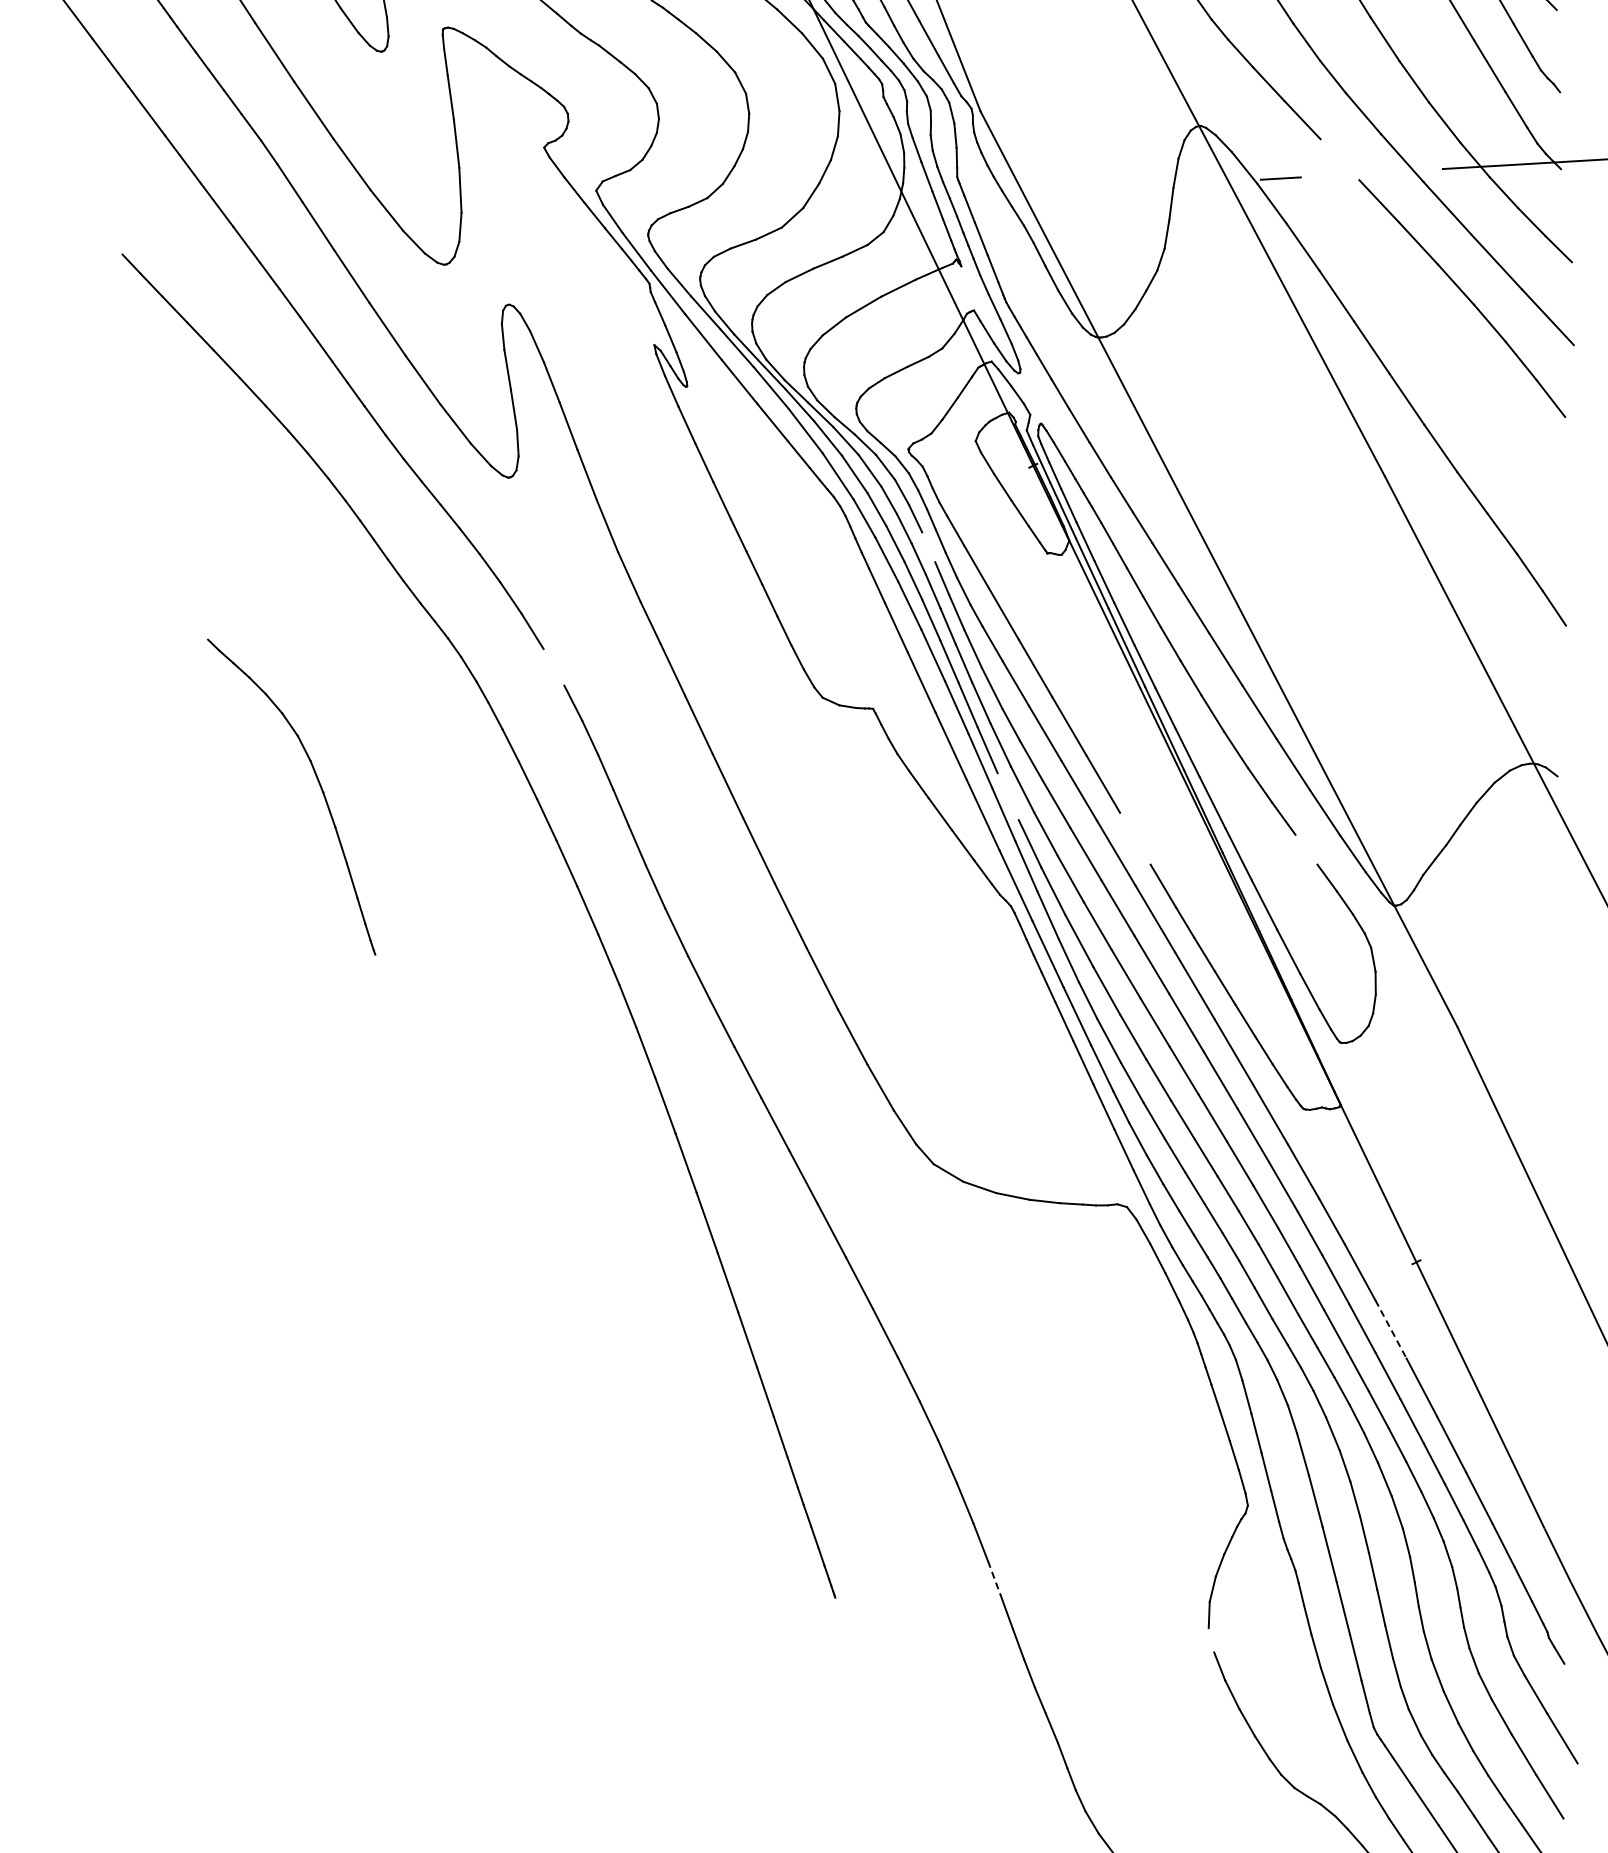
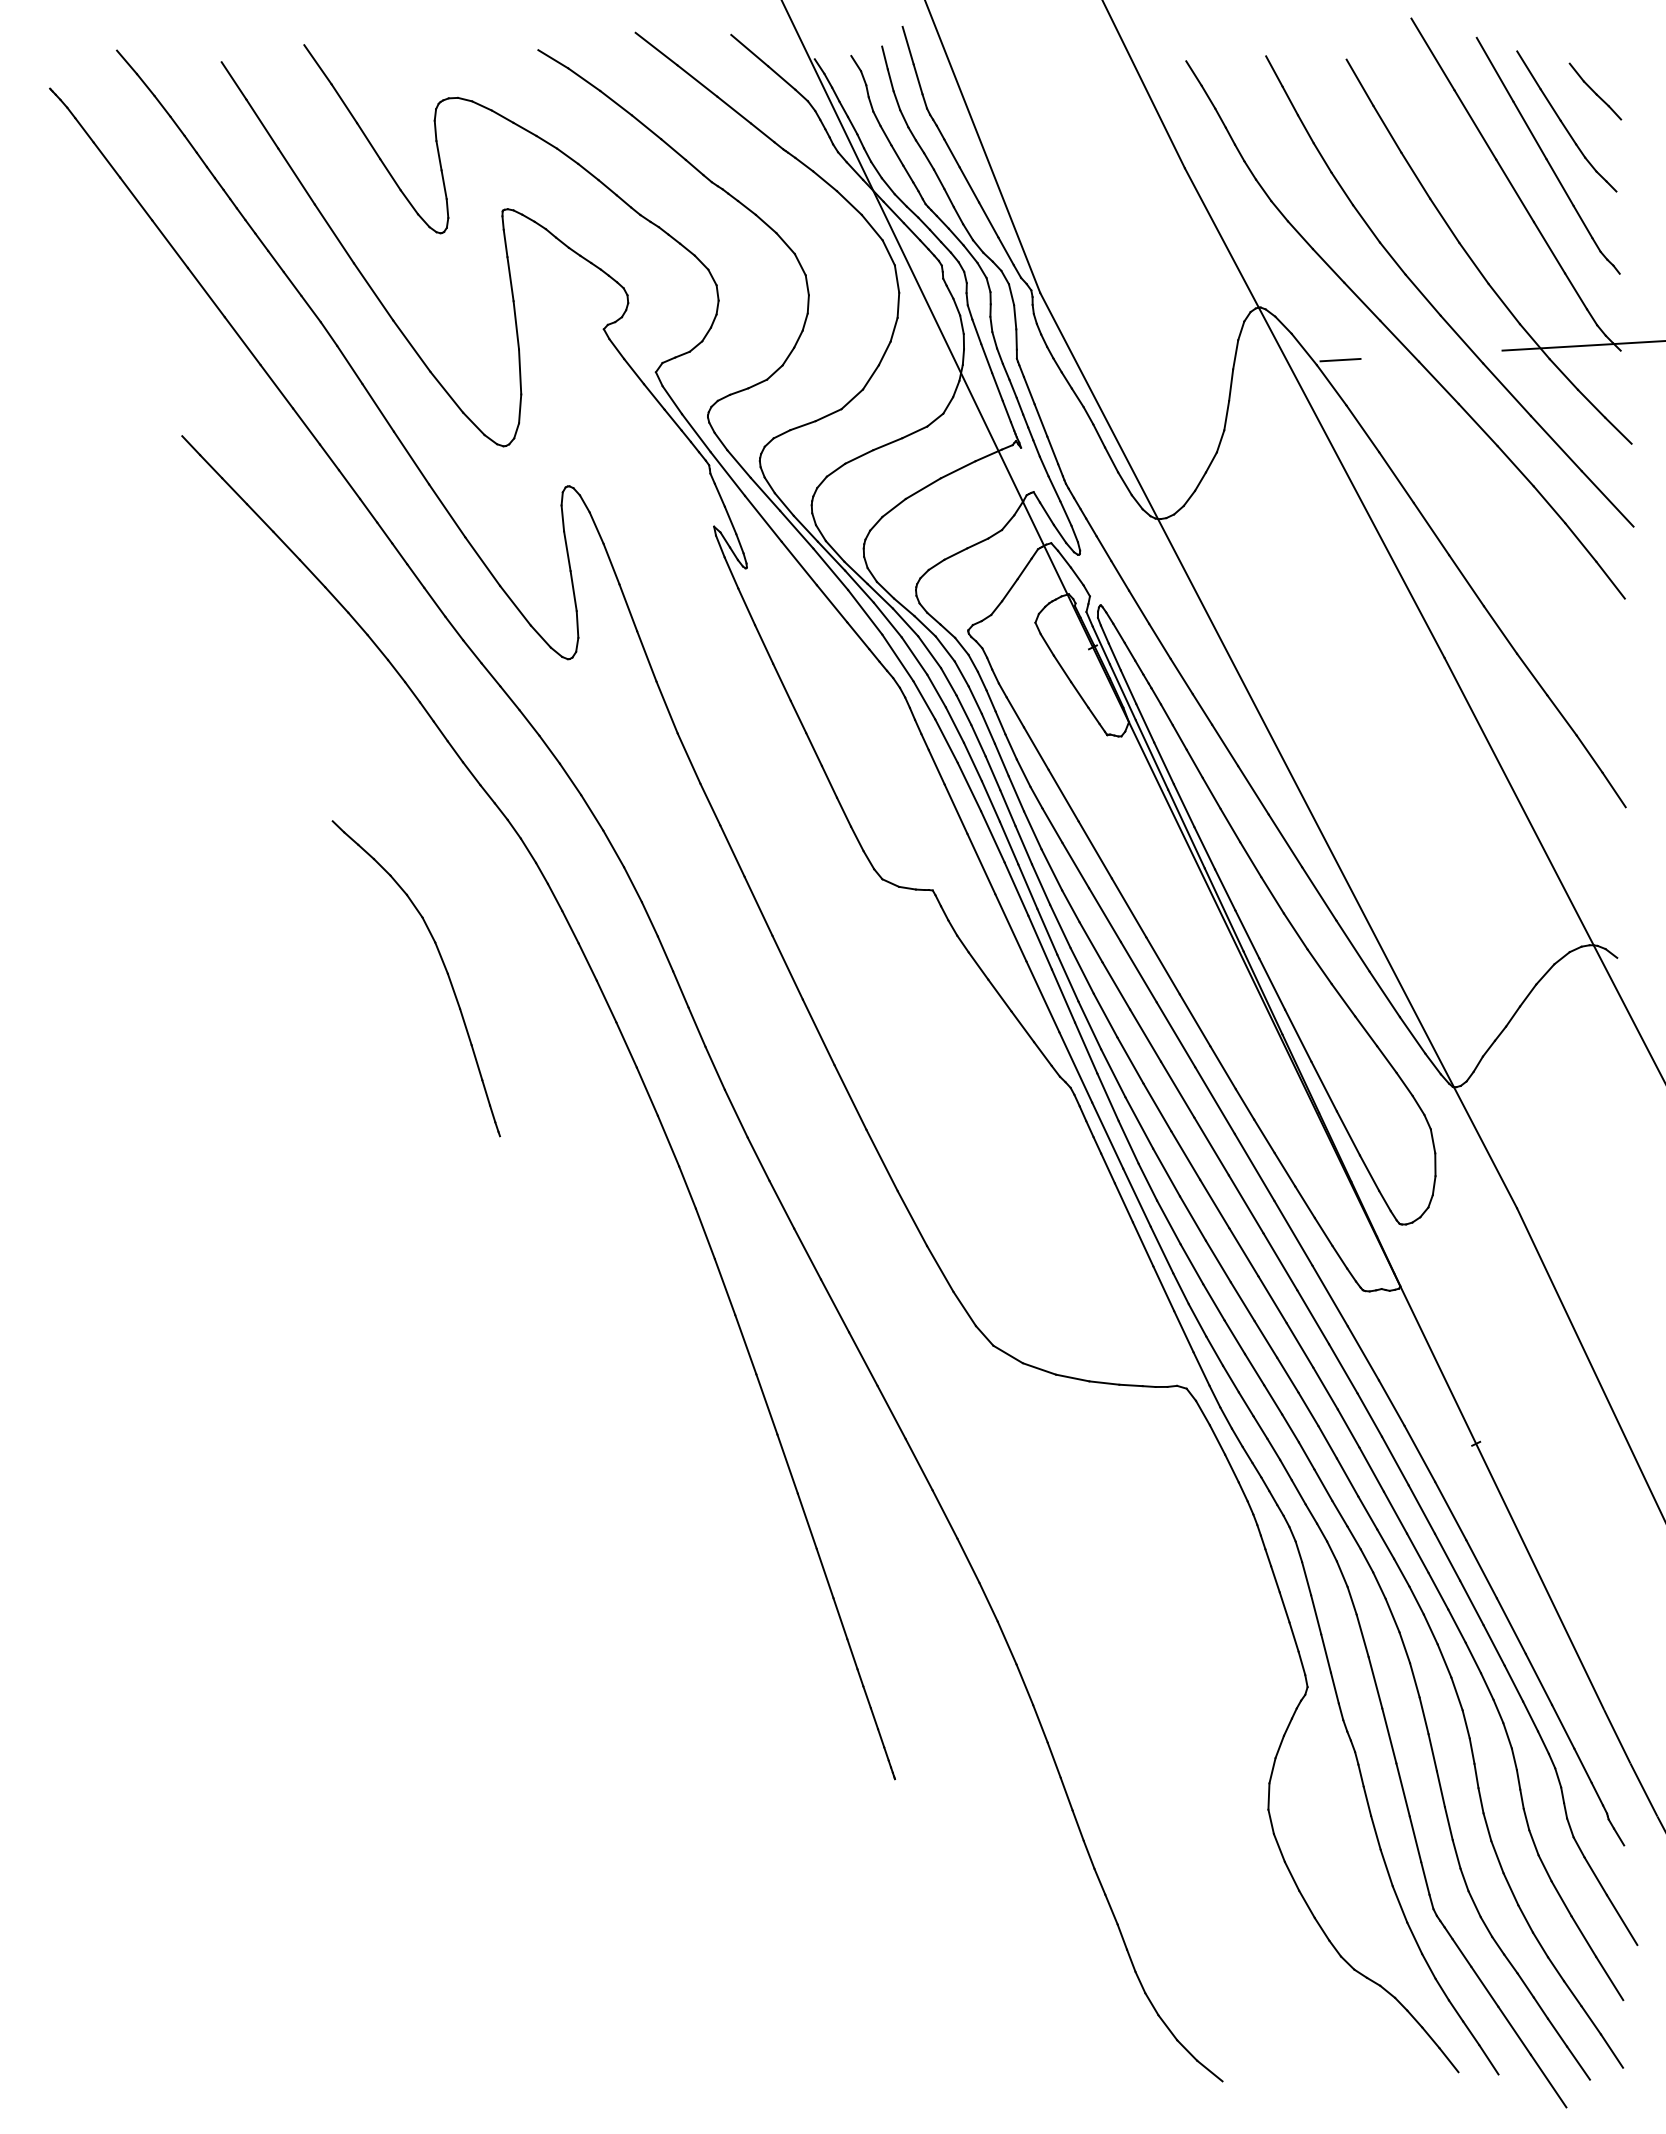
line: (1339, 158) -> (1399, 340), added
line: (927, 546) -> (987, 728), added
line: (553, 666) -> (613, 848), added
part: (319, 786) -> (444, 968), moved
line: (1007, 795) -> (1067, 977), added
line: (1134, 838) -> (1194, 1020), added
line: (1306, 849) -> (1366, 1031), added
line: (1390, 1329) -> (1450, 1511), dashed -> solid
line: (994, 1578) -> (1054, 1760), dashed -> solid
line: (1210, 1639) -> (1270, 1821), added

